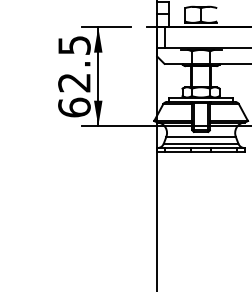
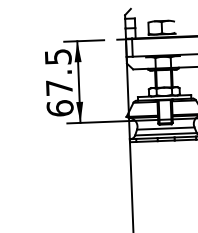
text: (74, 82) -> (59, 87), 62.5 -> 67.5

